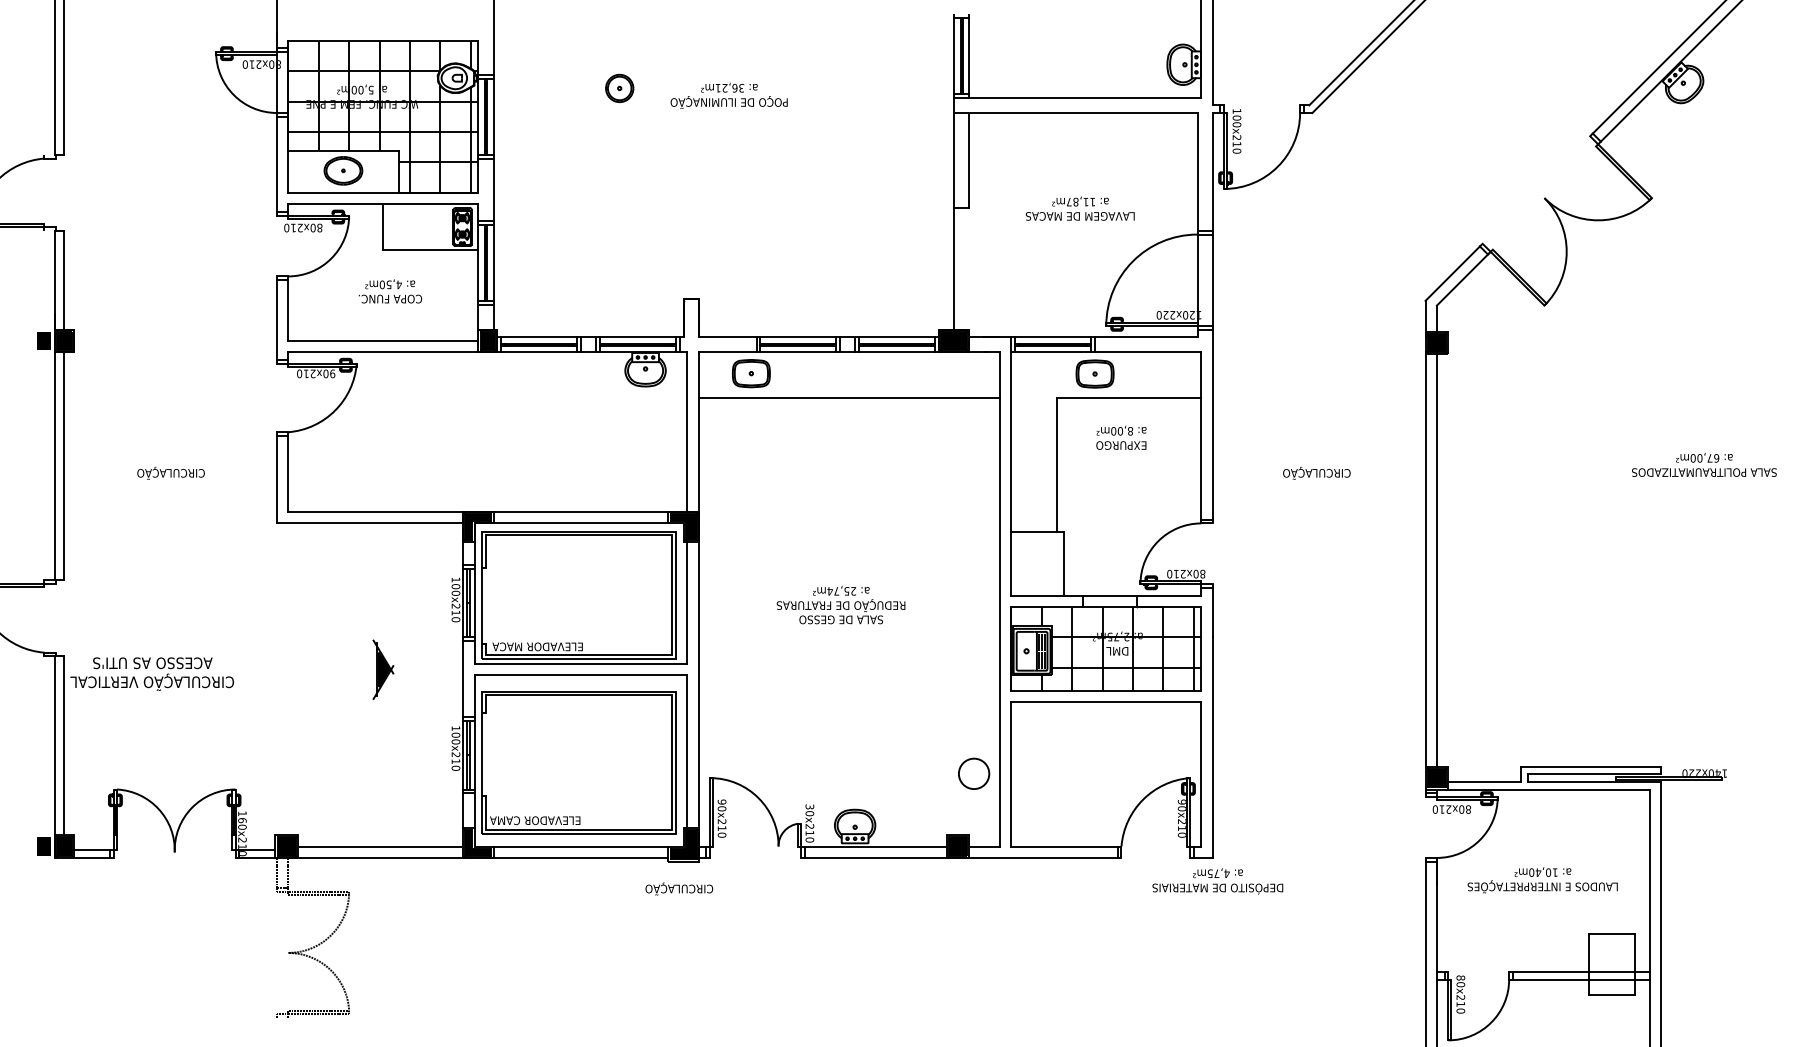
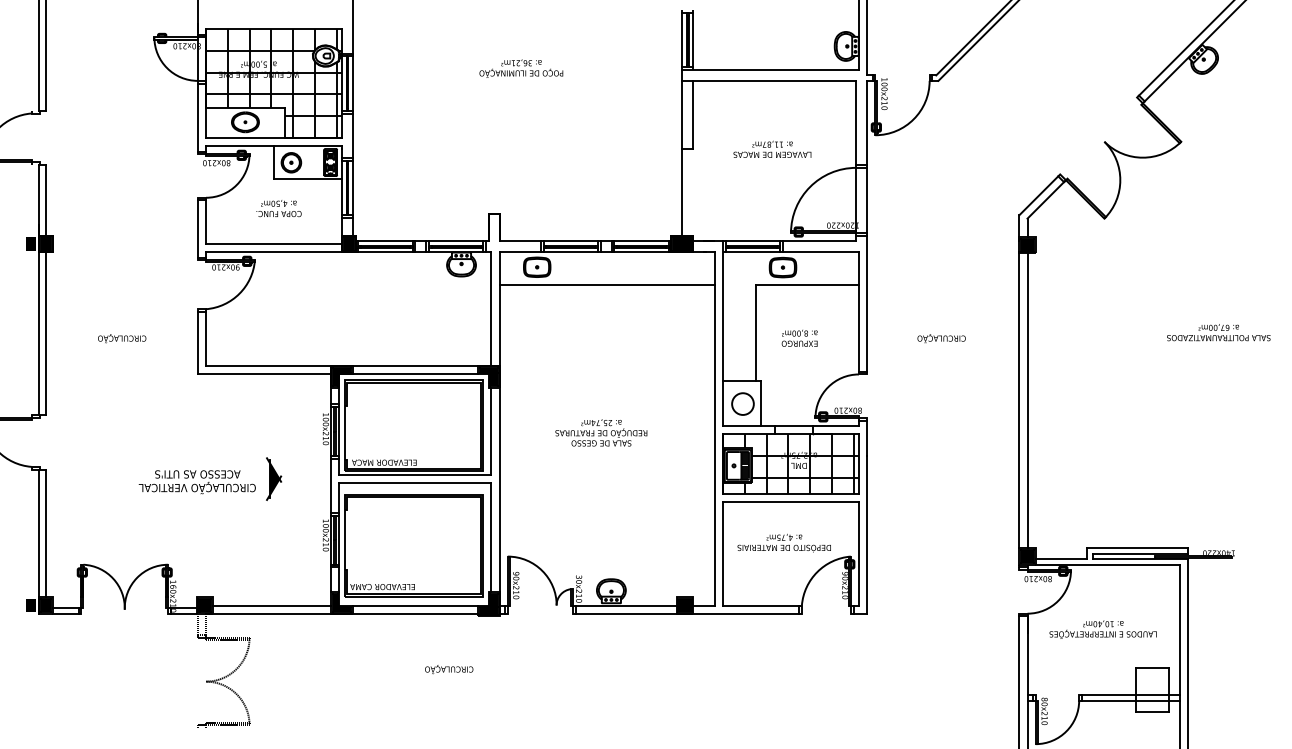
part: (619, 87) -> (291, 162), moved
text: (1121, 437) -> (799, 338), moved
text: (151, 673) -> (196, 481), moved
circle: (974, 773) -> (743, 403), moved
text: (1217, 881) -> (784, 543), moved
text: (679, 888) -> (449, 669), moved

